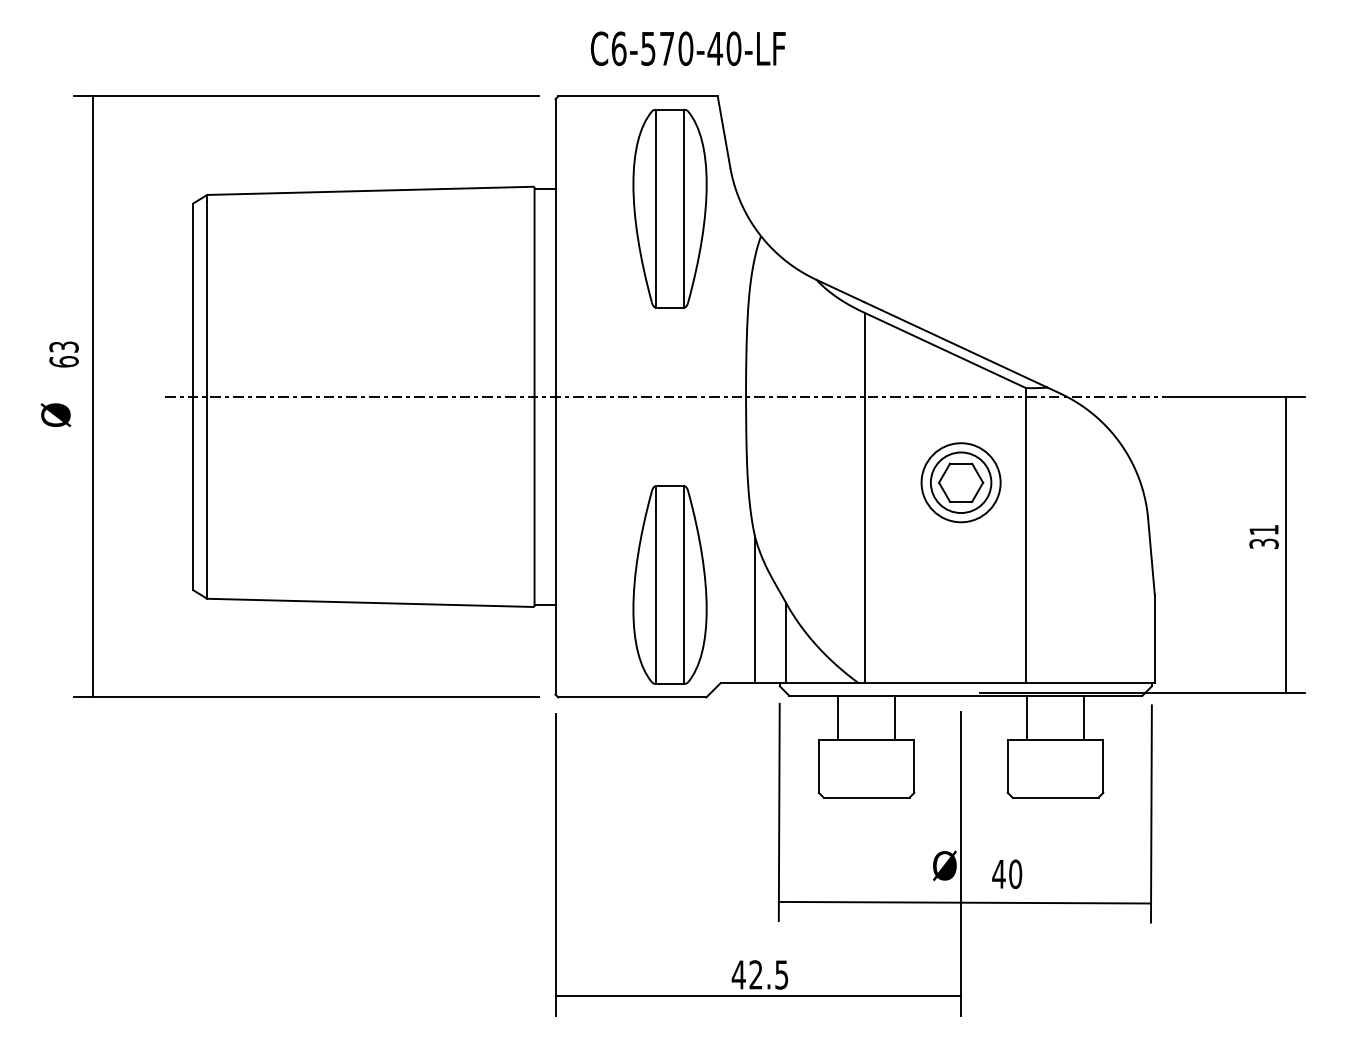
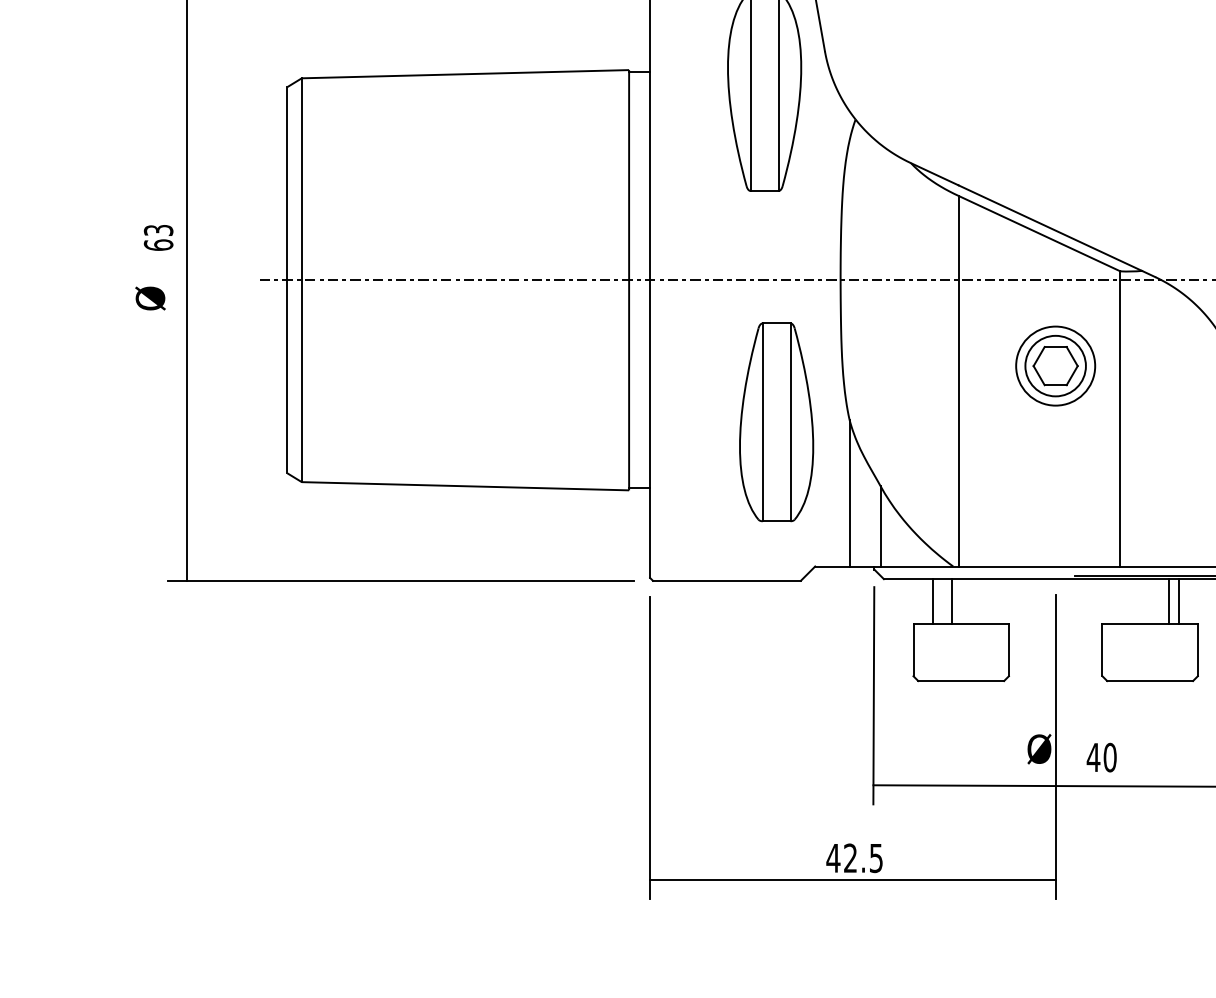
part: (669, 584) -> (776, 421), moved
line: (895, 717) -> (952, 600), moved
line: (1026, 717) -> (1168, 600), moved

